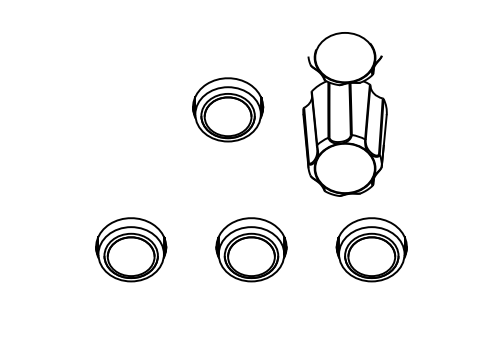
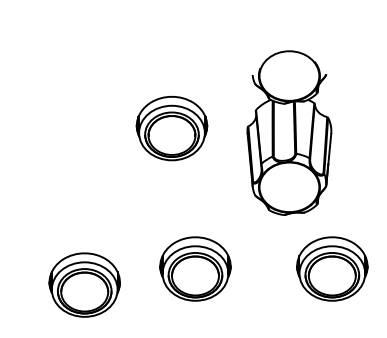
part: (131, 249) -> (85, 284), moved
part: (371, 249) -> (332, 268), moved

